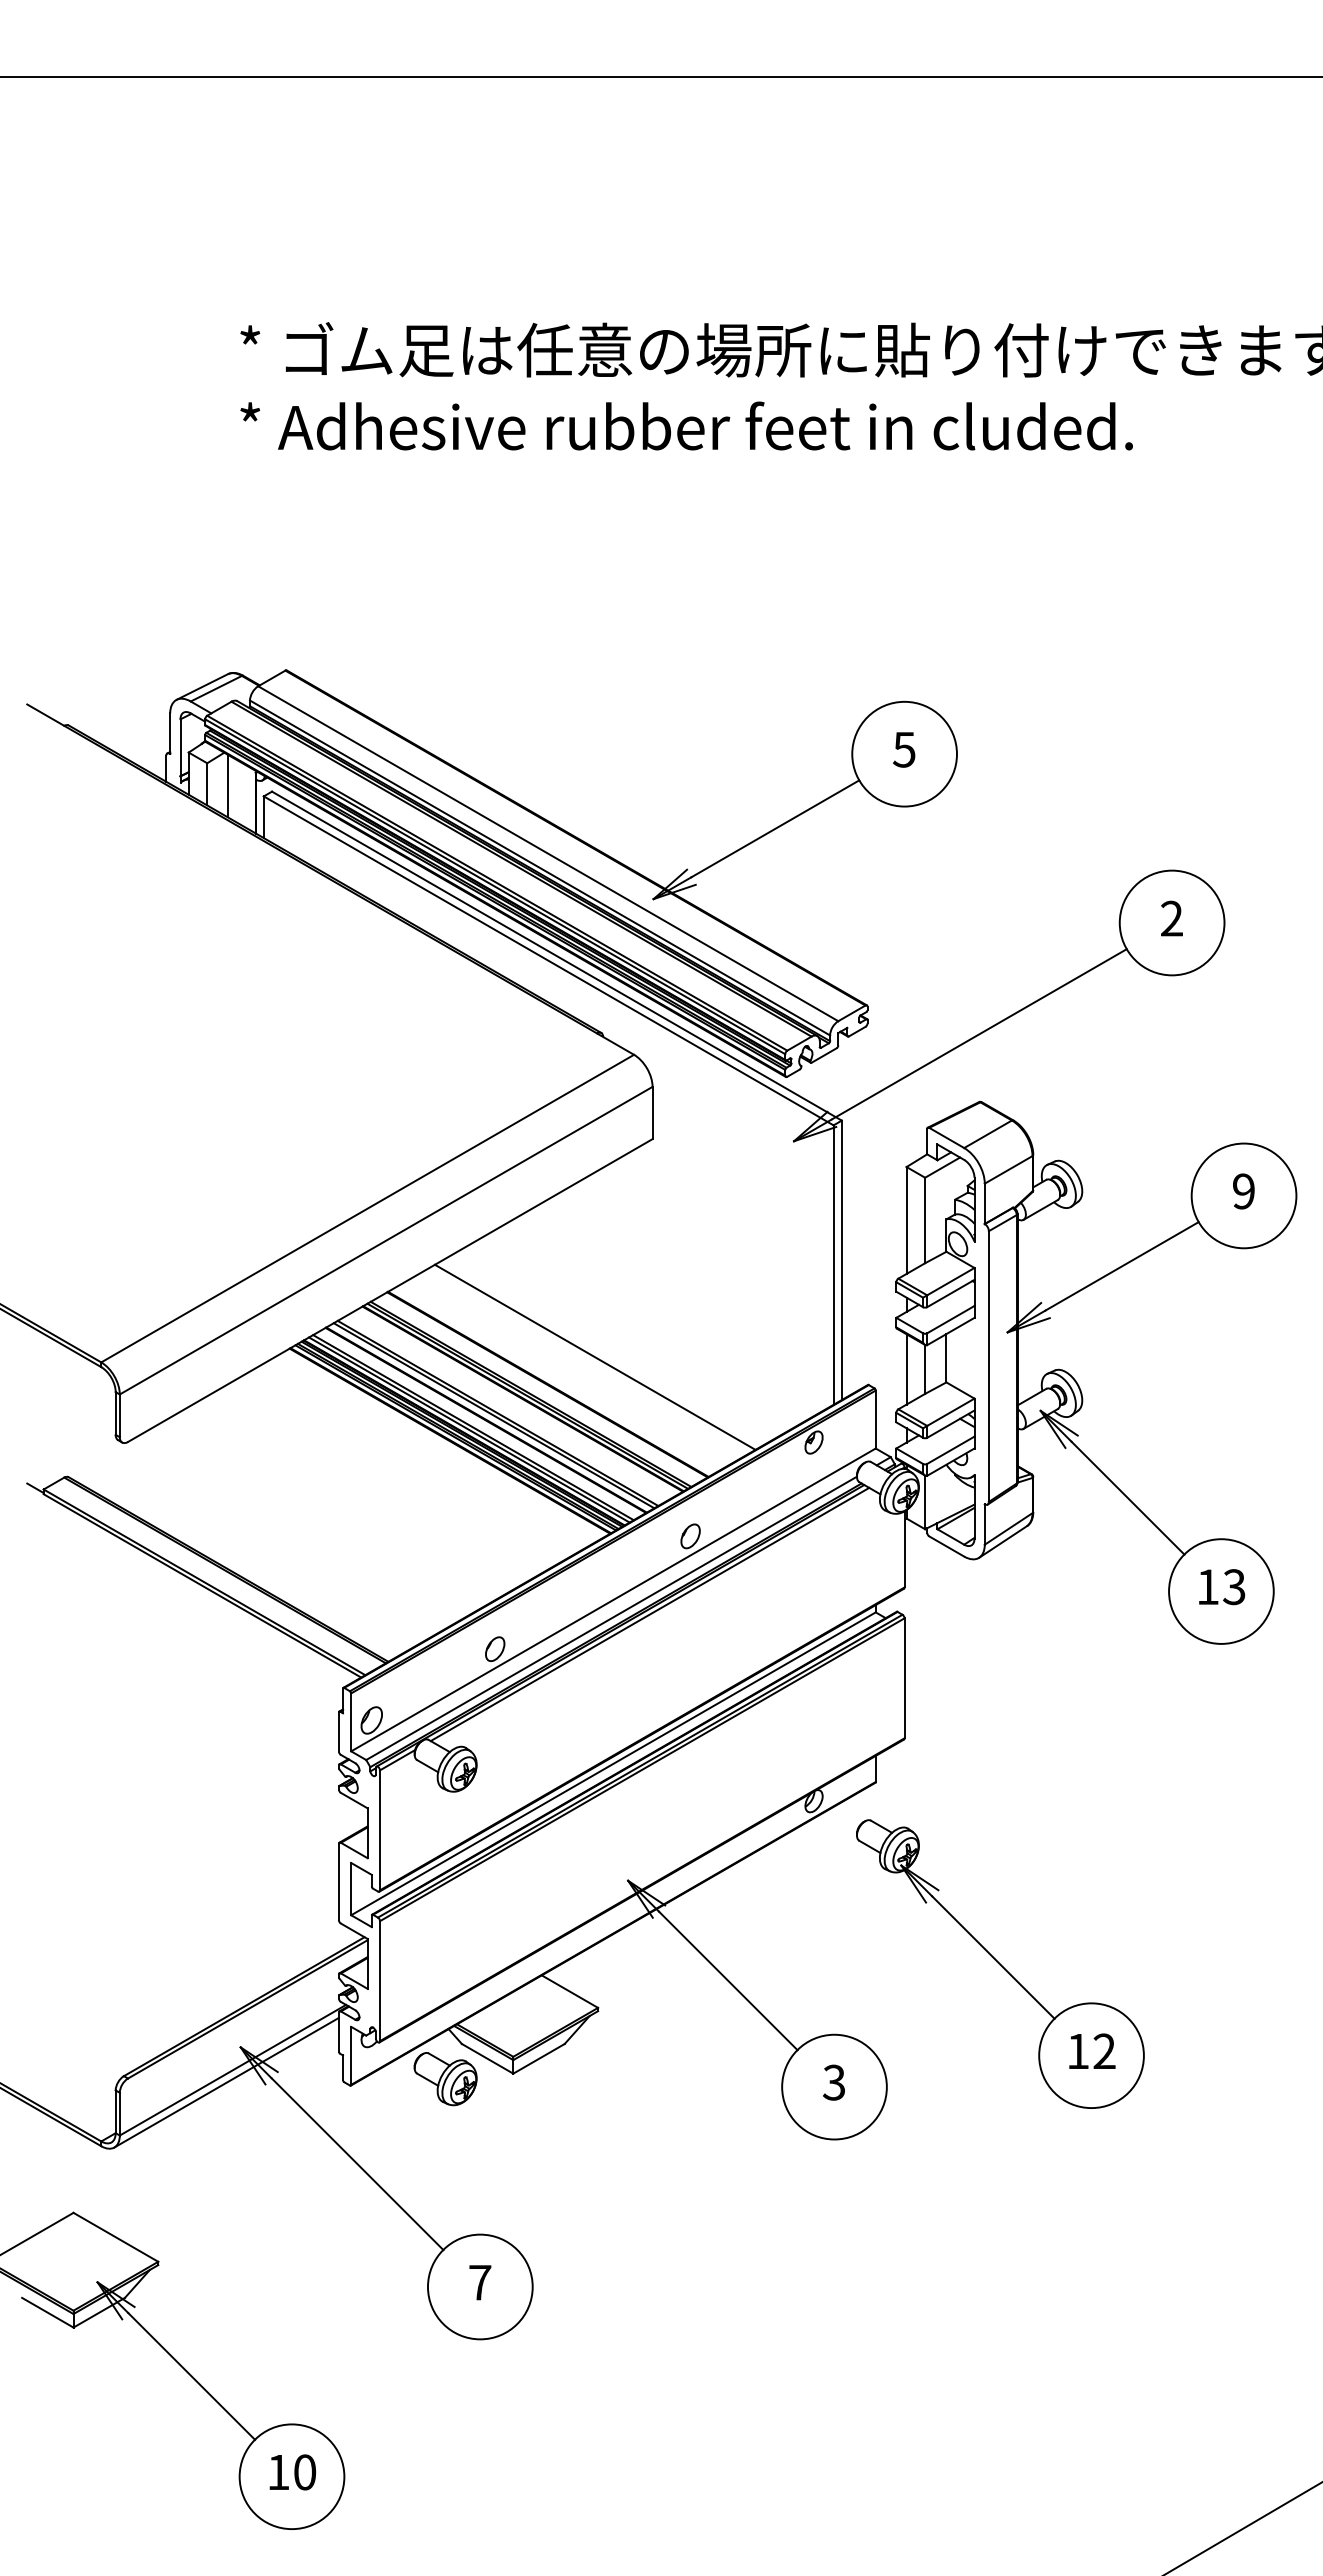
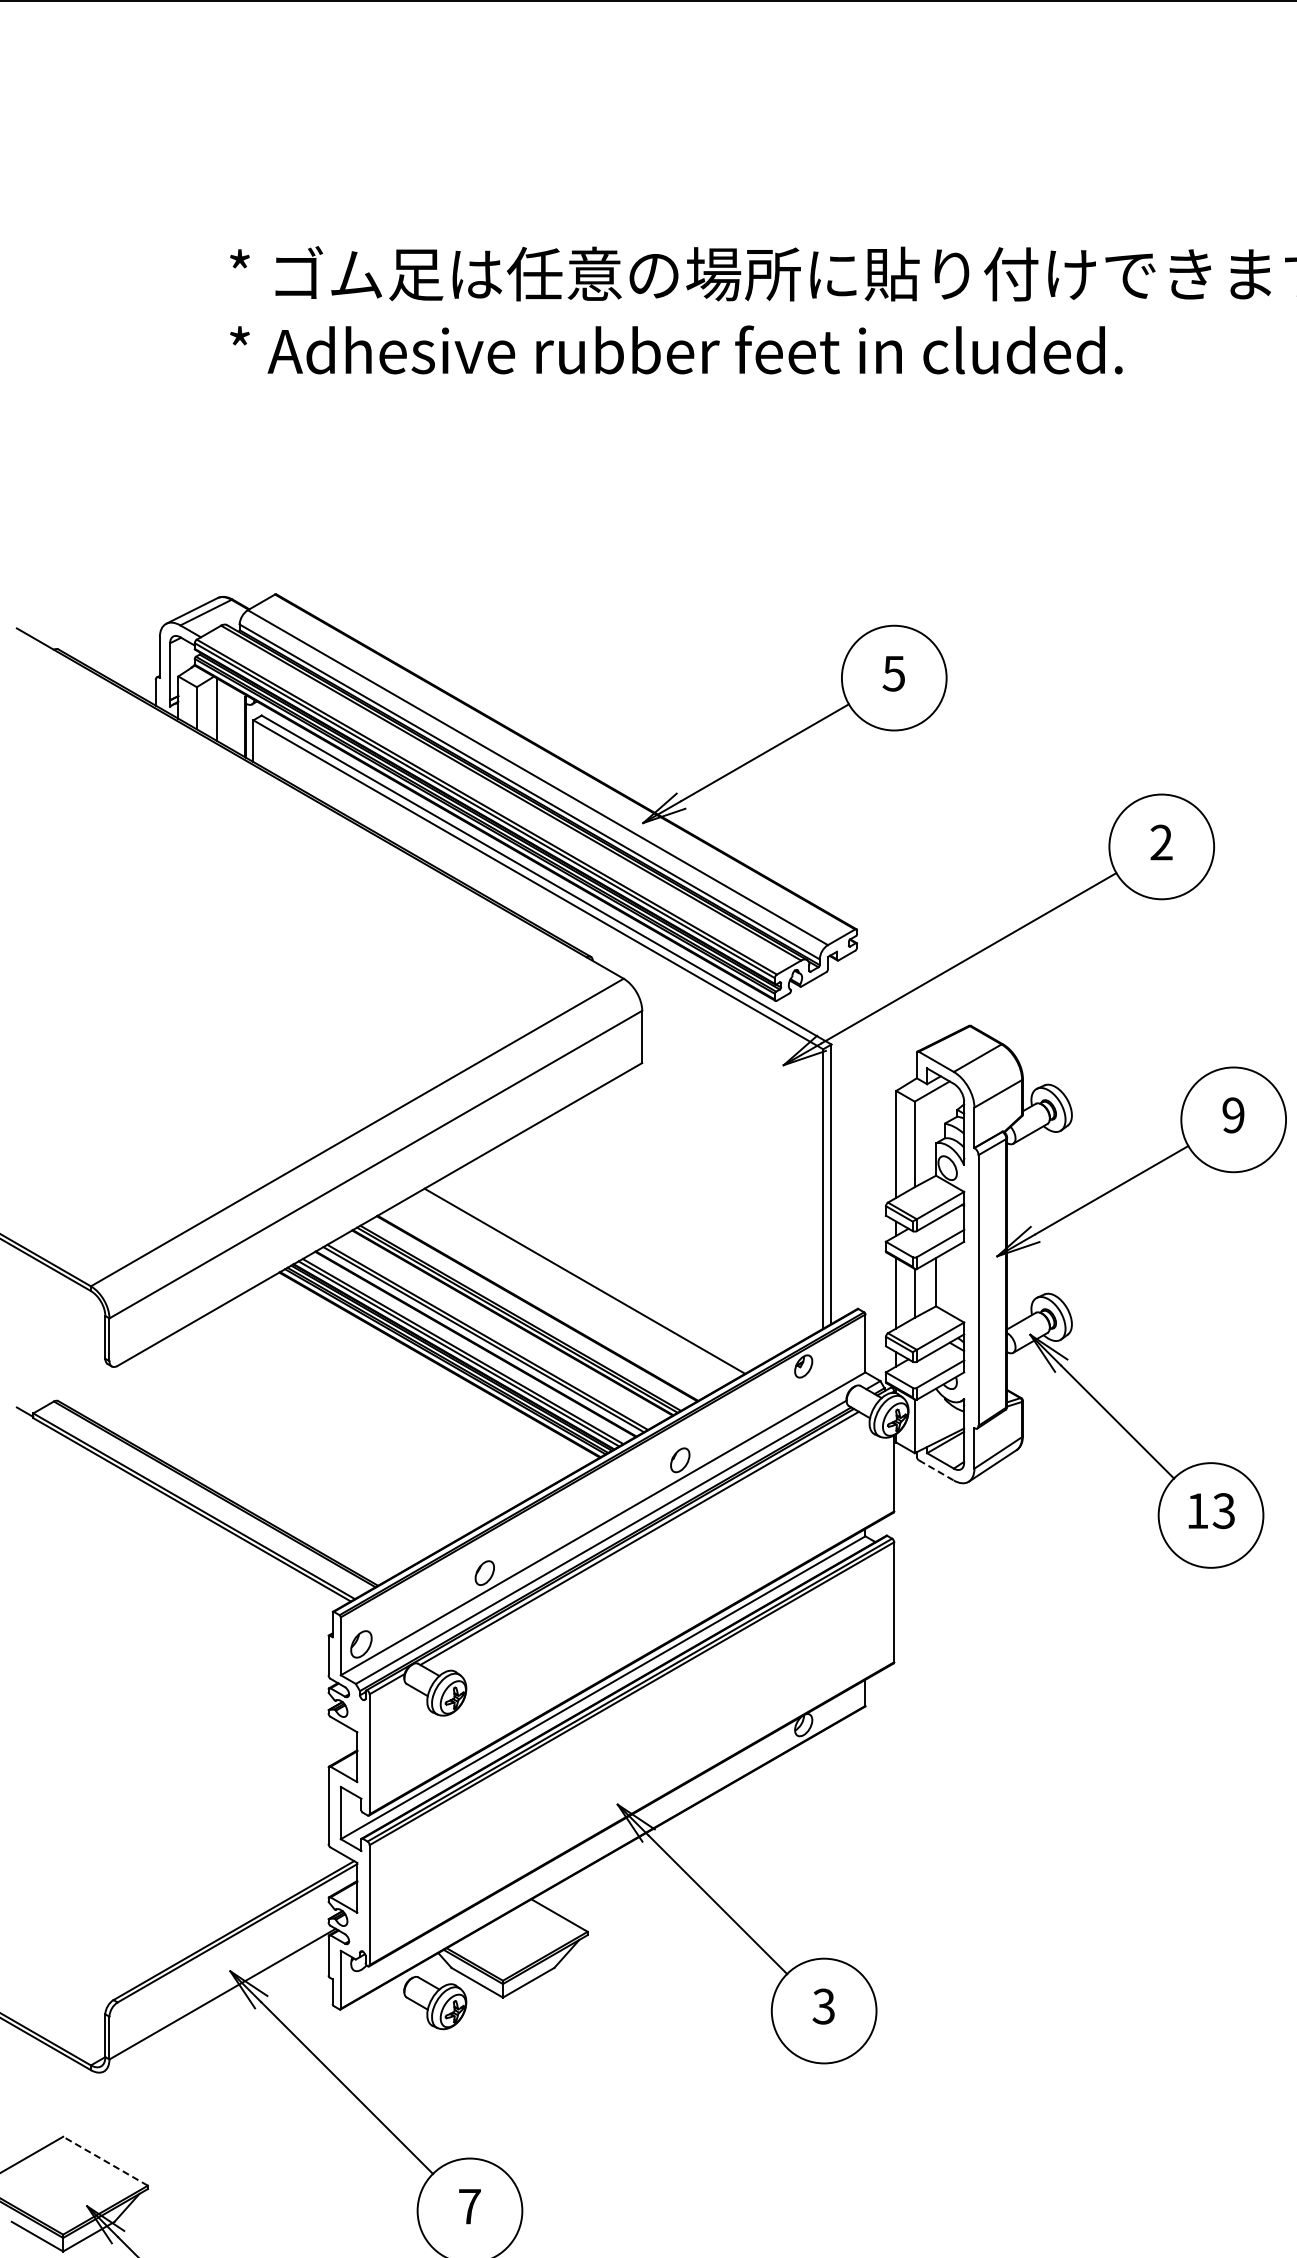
line: (947, 1546) -> (937, 1470), solid -> dashed
part: (1000, 1963) -> (990, 1887), removed
line: (226, 2082) -> (216, 2006), removed
line: (115, 2237) -> (105, 2161), solid -> dashed

